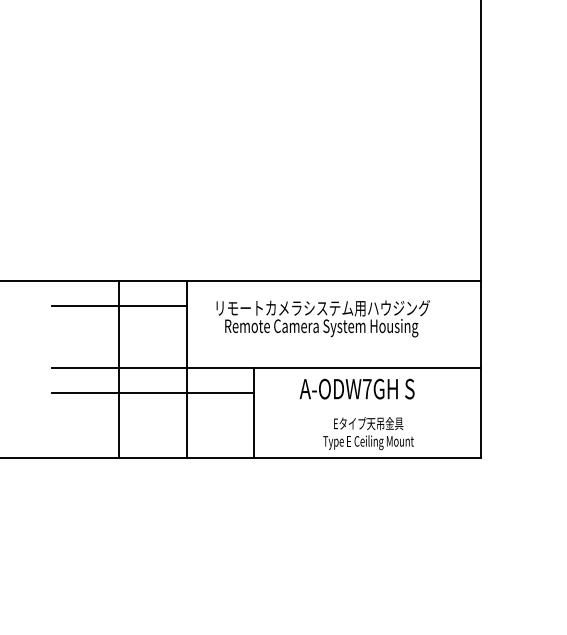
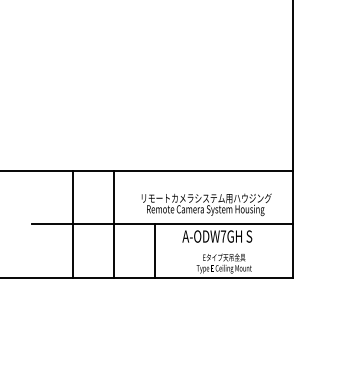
line: (119, 306) -> (72, 186), removed
text: (322, 318) -> (206, 204), moved
line: (151, 393) -> (92, 239), removed

